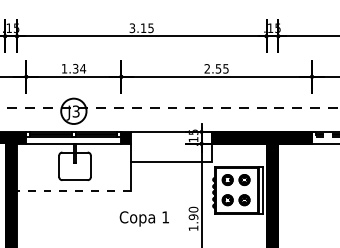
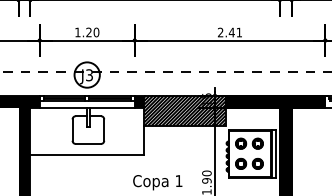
text: (79, 68) -> (92, 32), 1.34 -> 1.20
text: (221, 68) -> (234, 32), 2.55 -> 2.41
hatch: (171, 146) -> (184, 110), added
line: (73, 191) -> (86, 155), dashed -> solid

